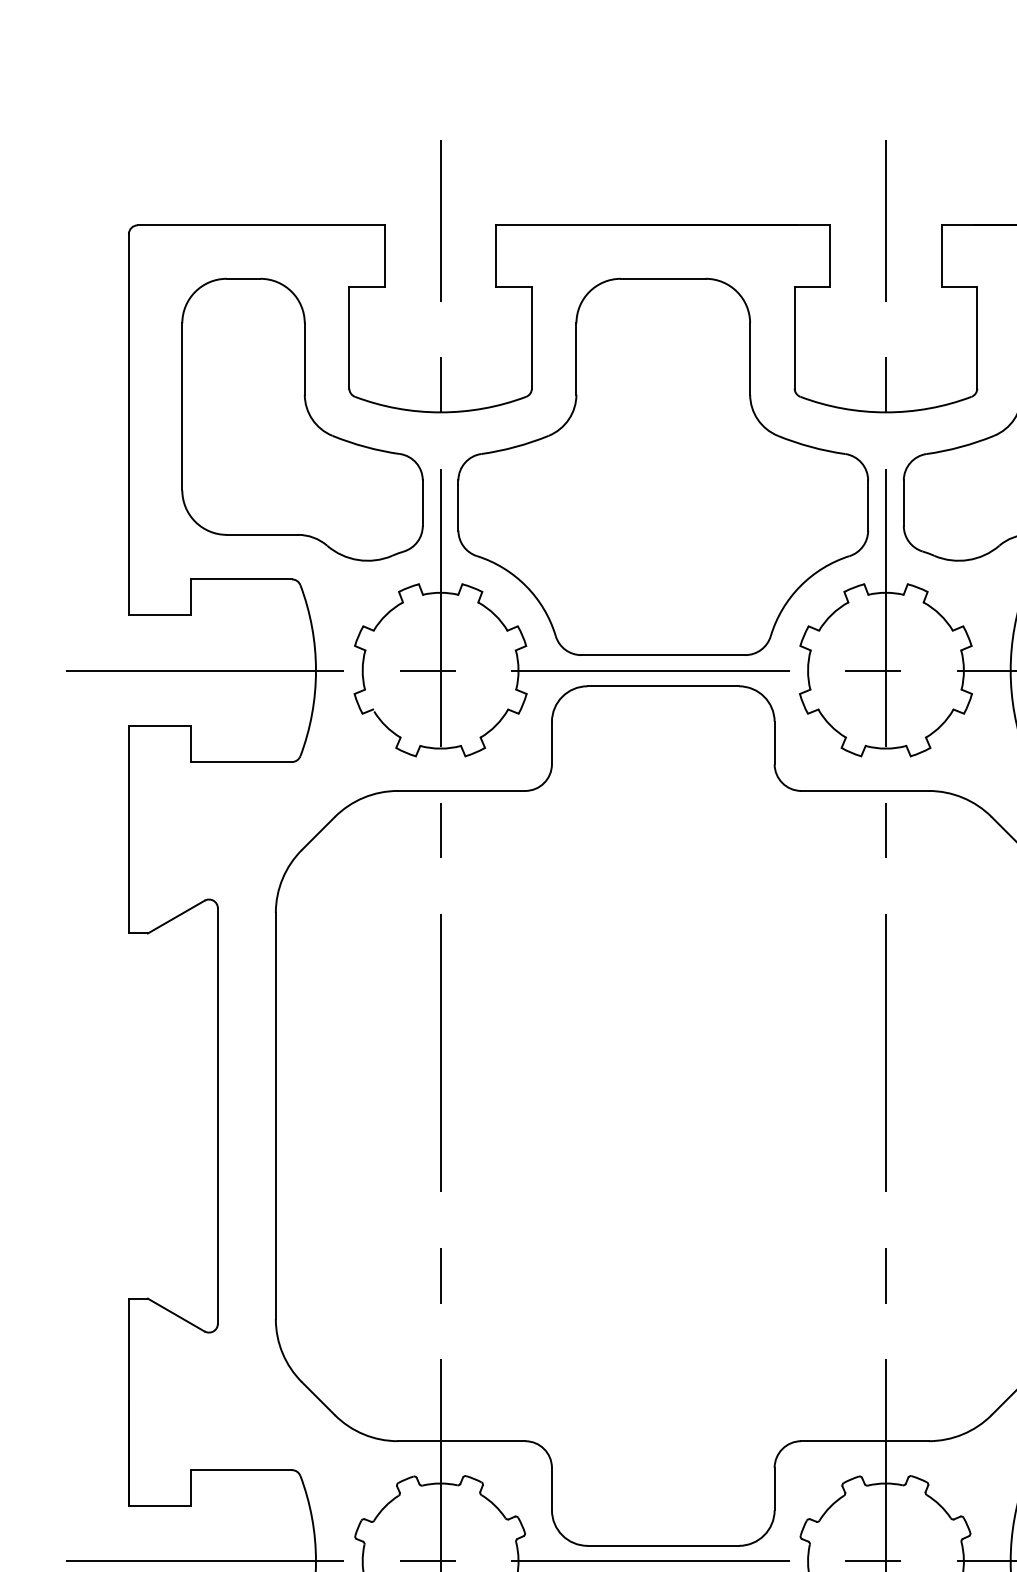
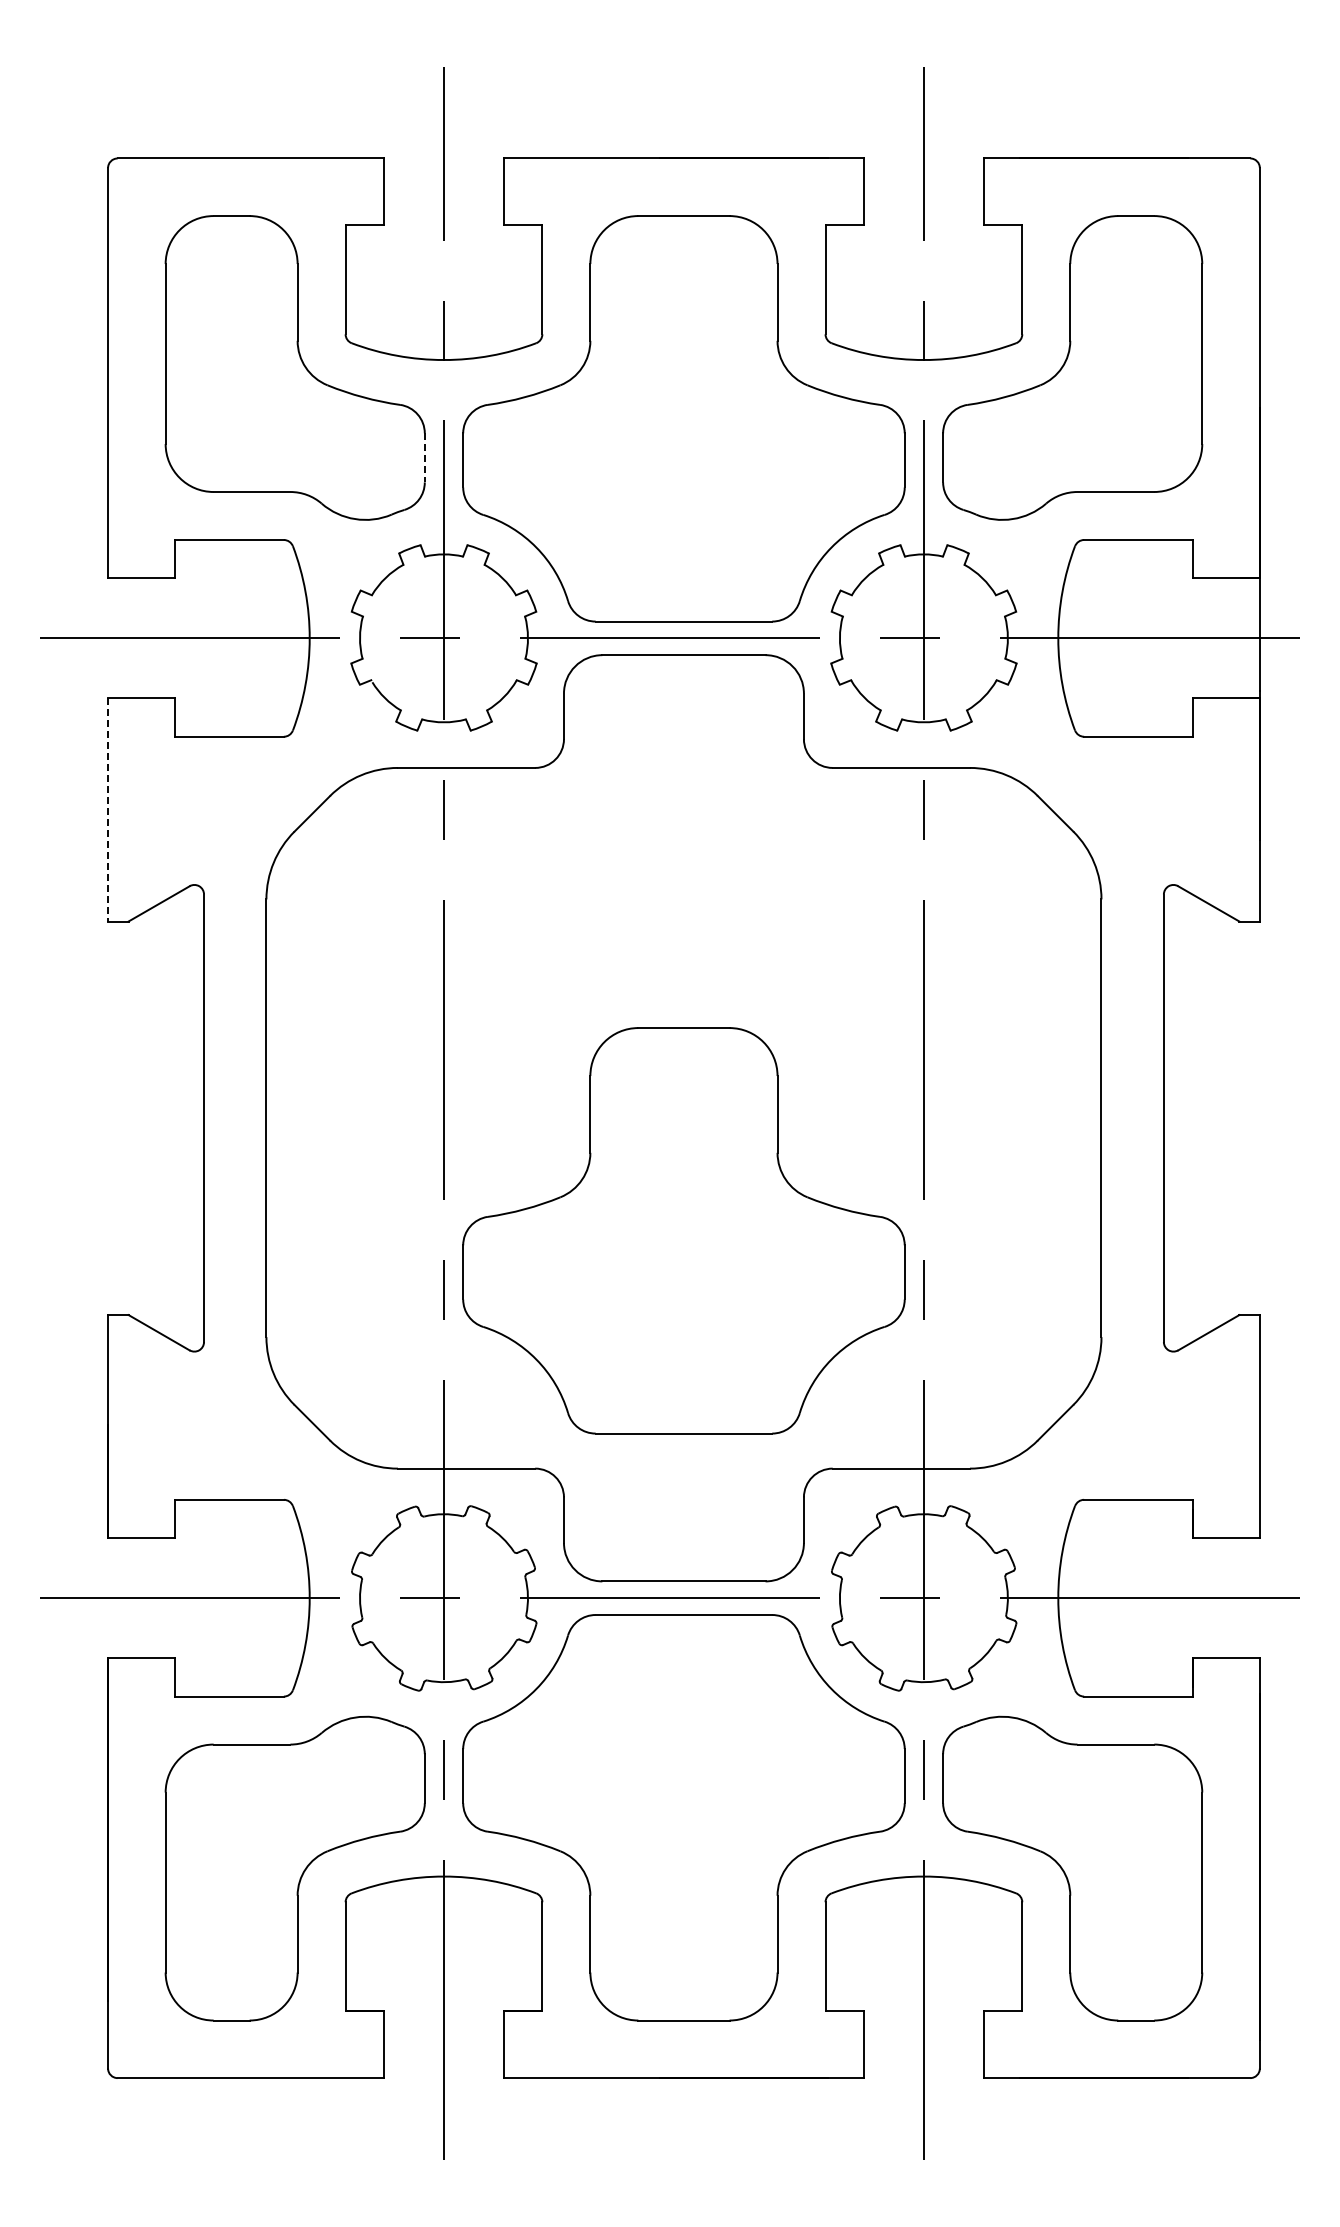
line: (422, 502) -> (424, 457), solid -> dashed
line: (129, 829) -> (108, 809), solid -> dashed
part: (662, 1220) -> (683, 1230), added

